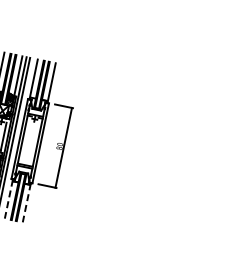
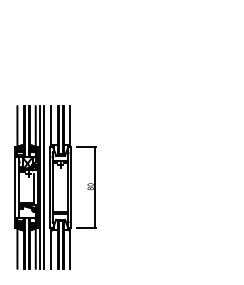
line: (8, 198) -> (51, 248), dashed -> solid
line: (26, 202) -> (69, 248), dashed -> solid

